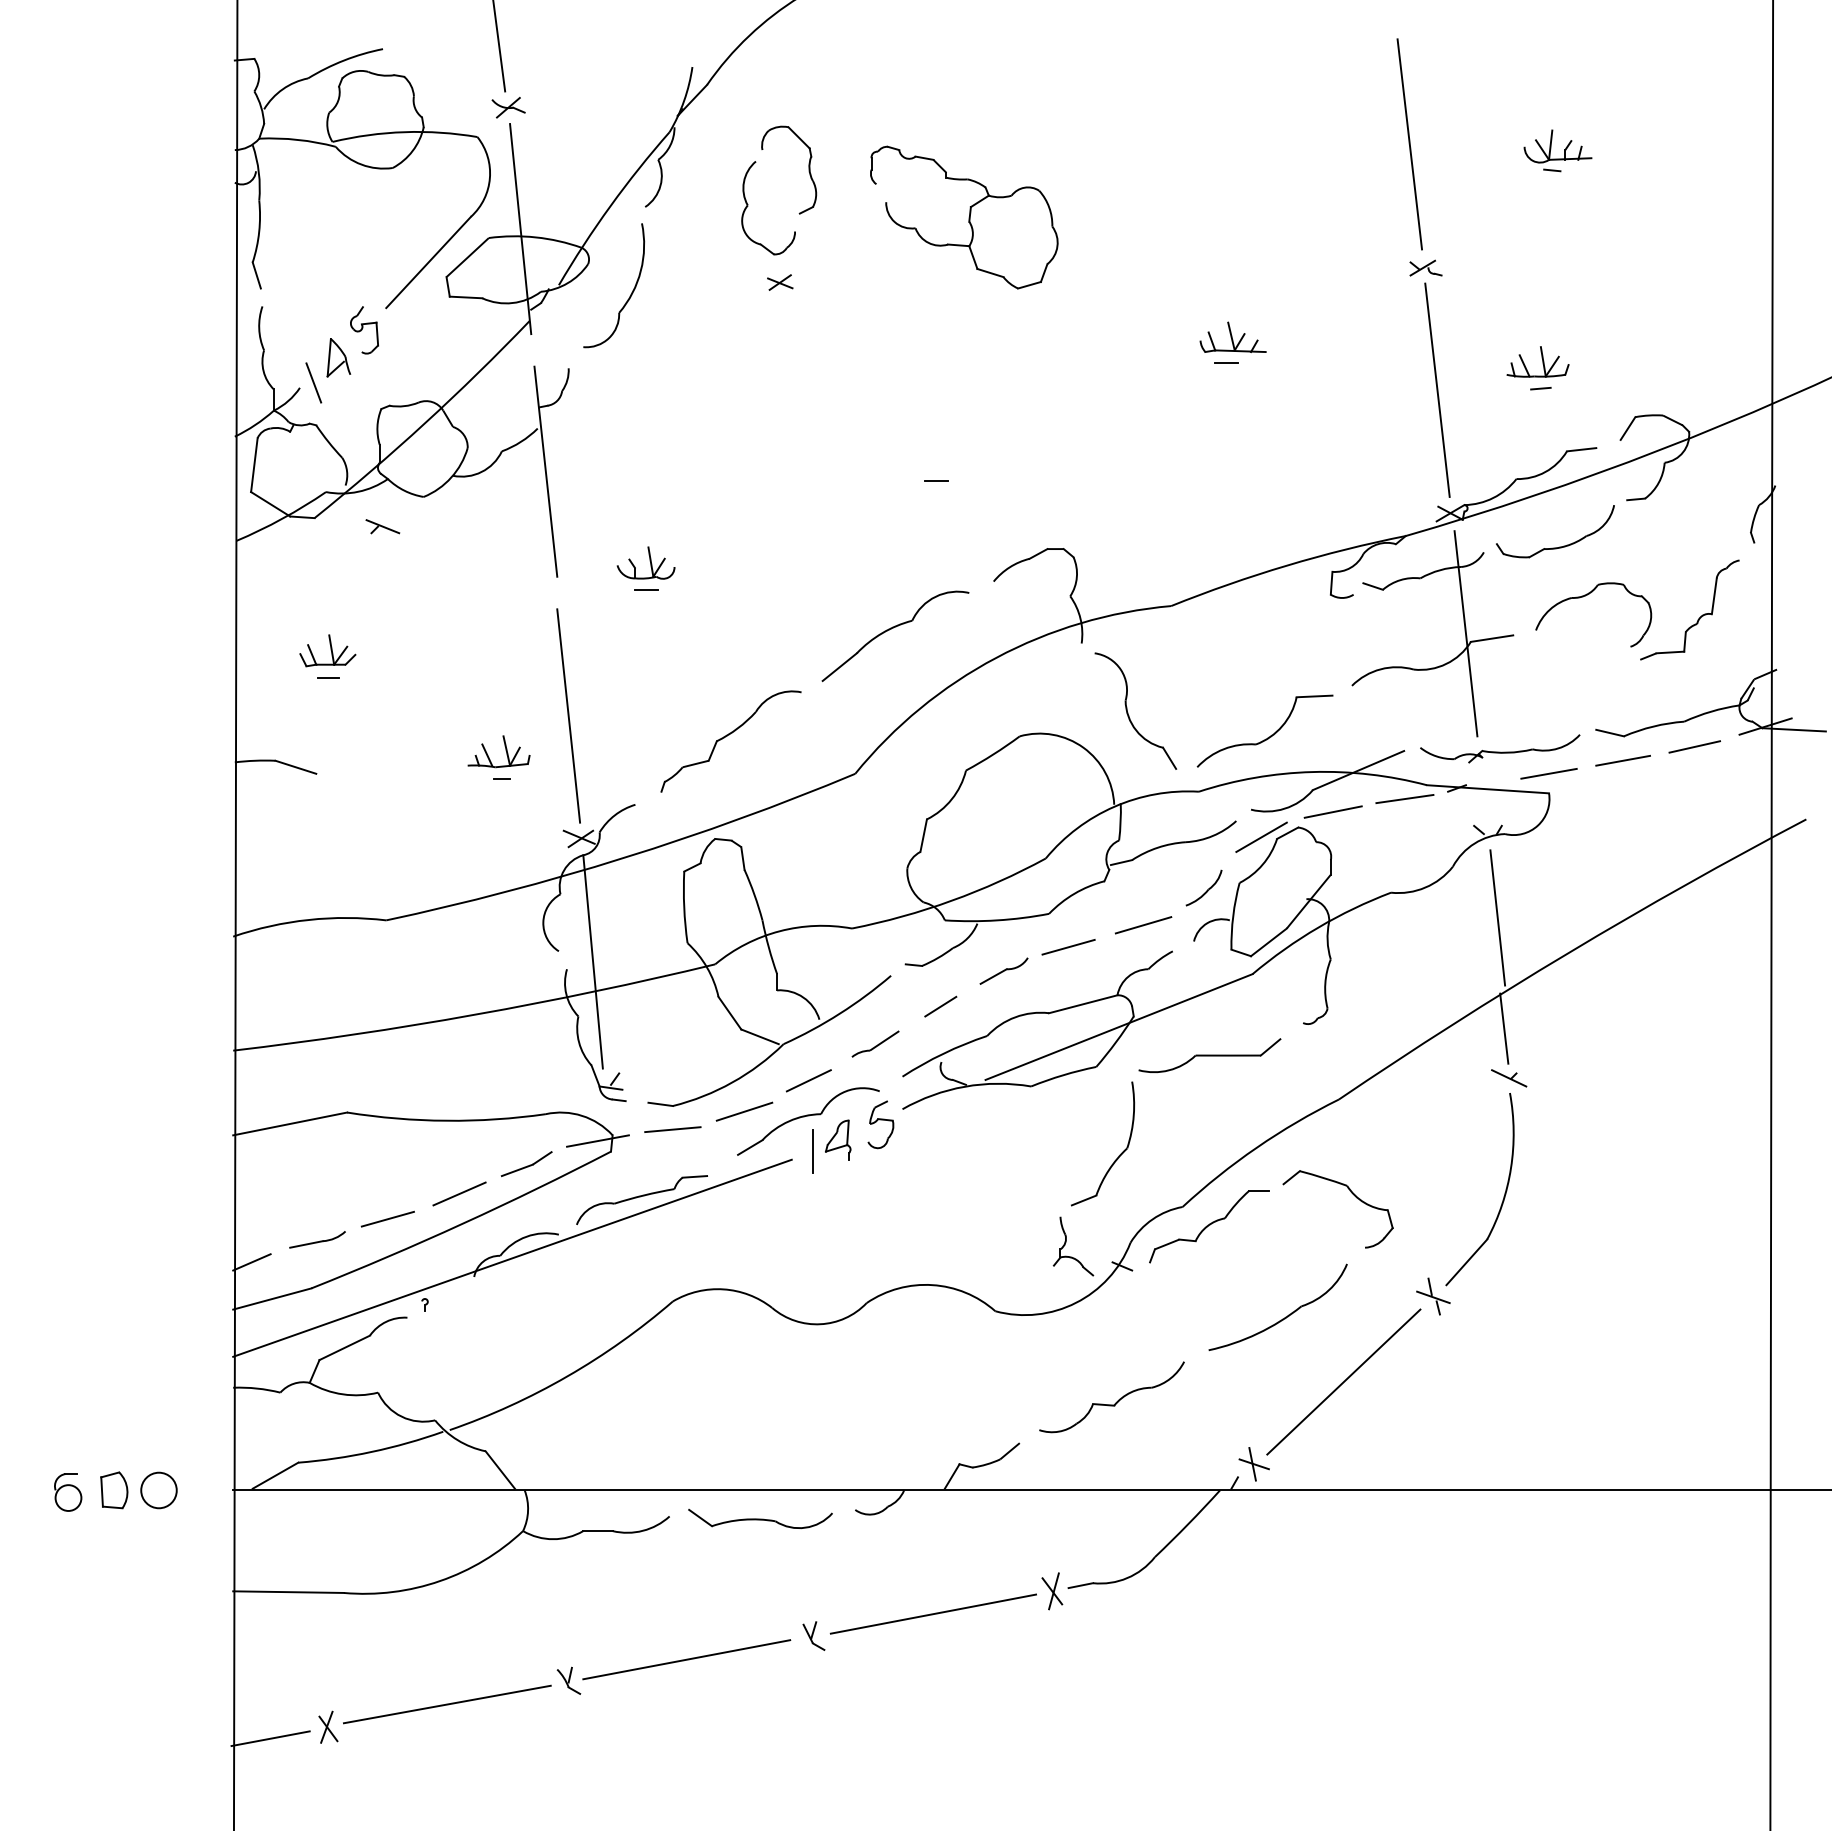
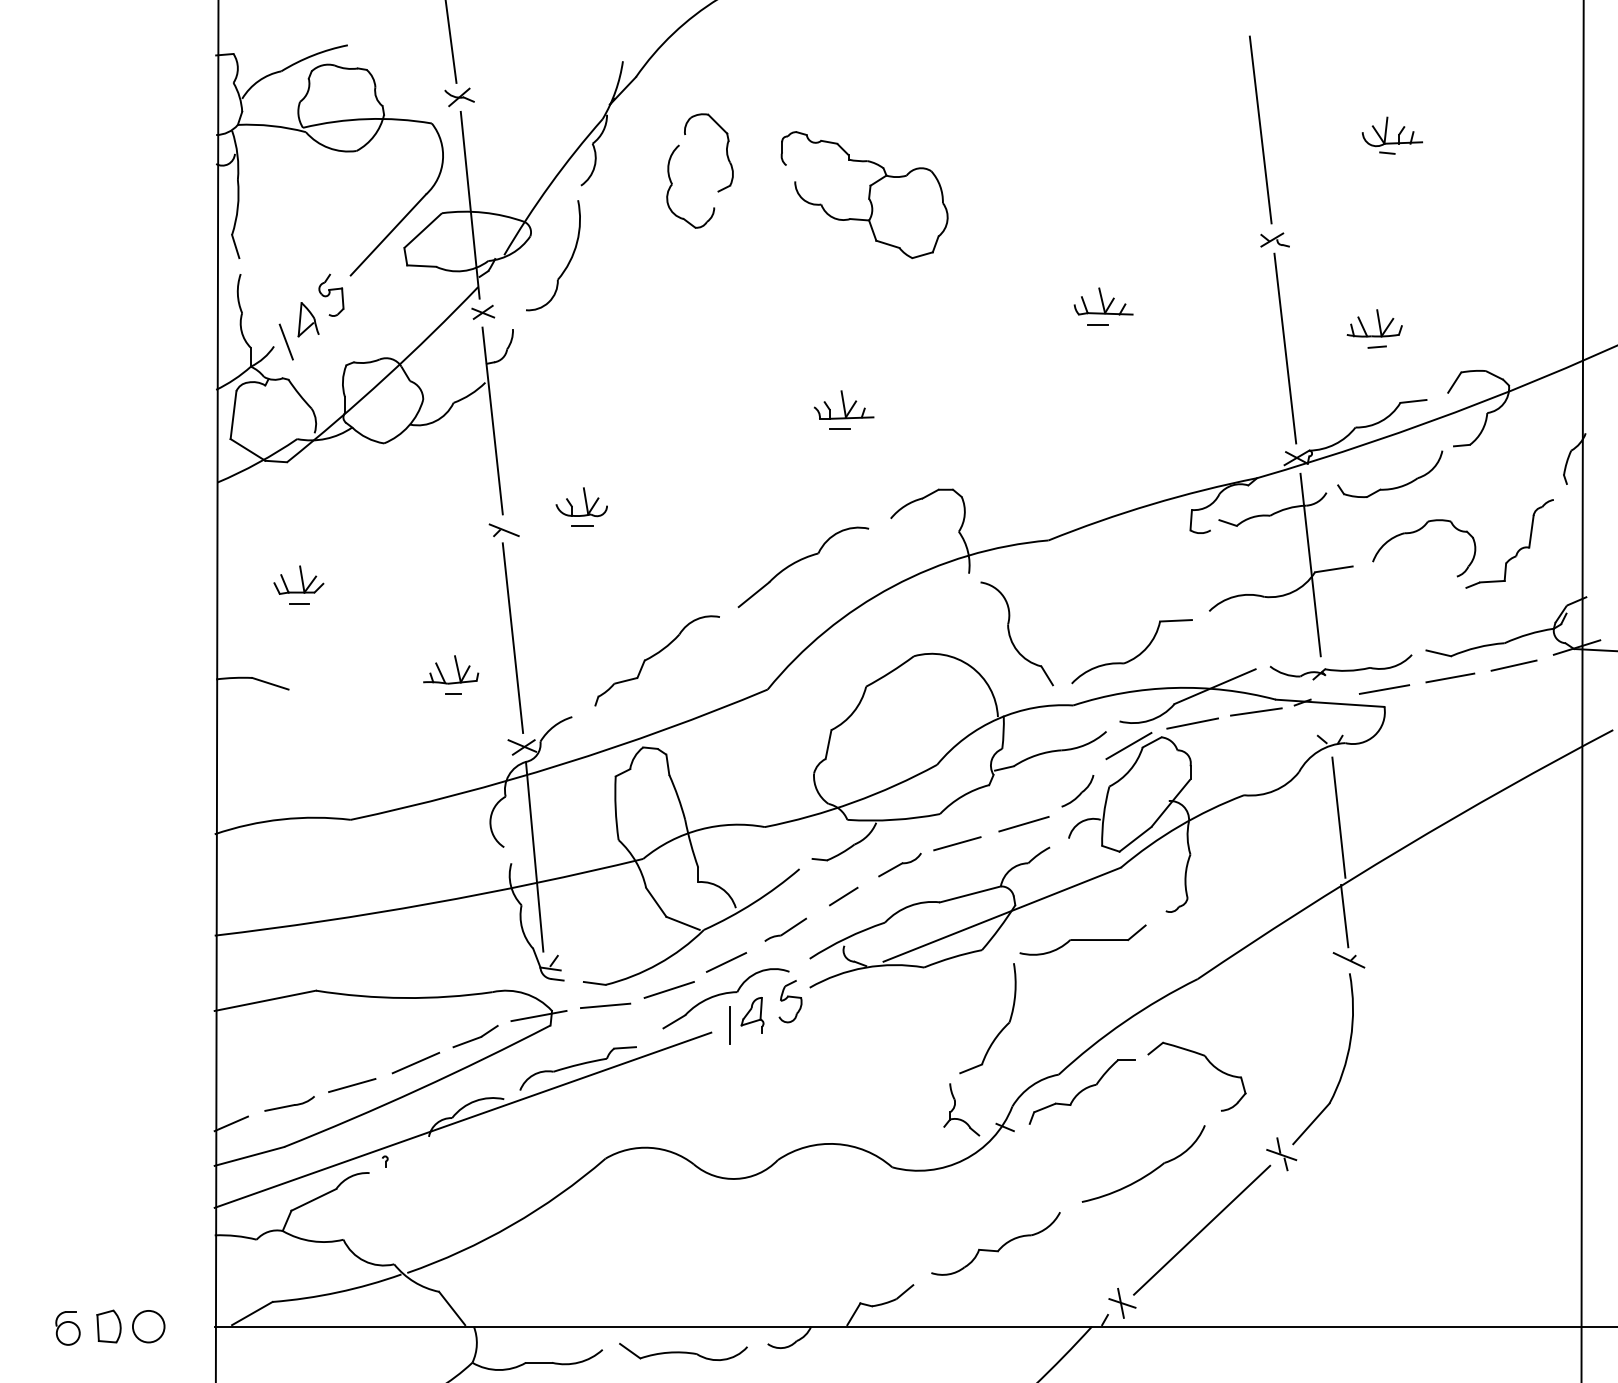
part: (780, 282) -> (483, 312), moved
part: (941, 453) -> (844, 404), added
part: (382, 526) -> (503, 530), moved

